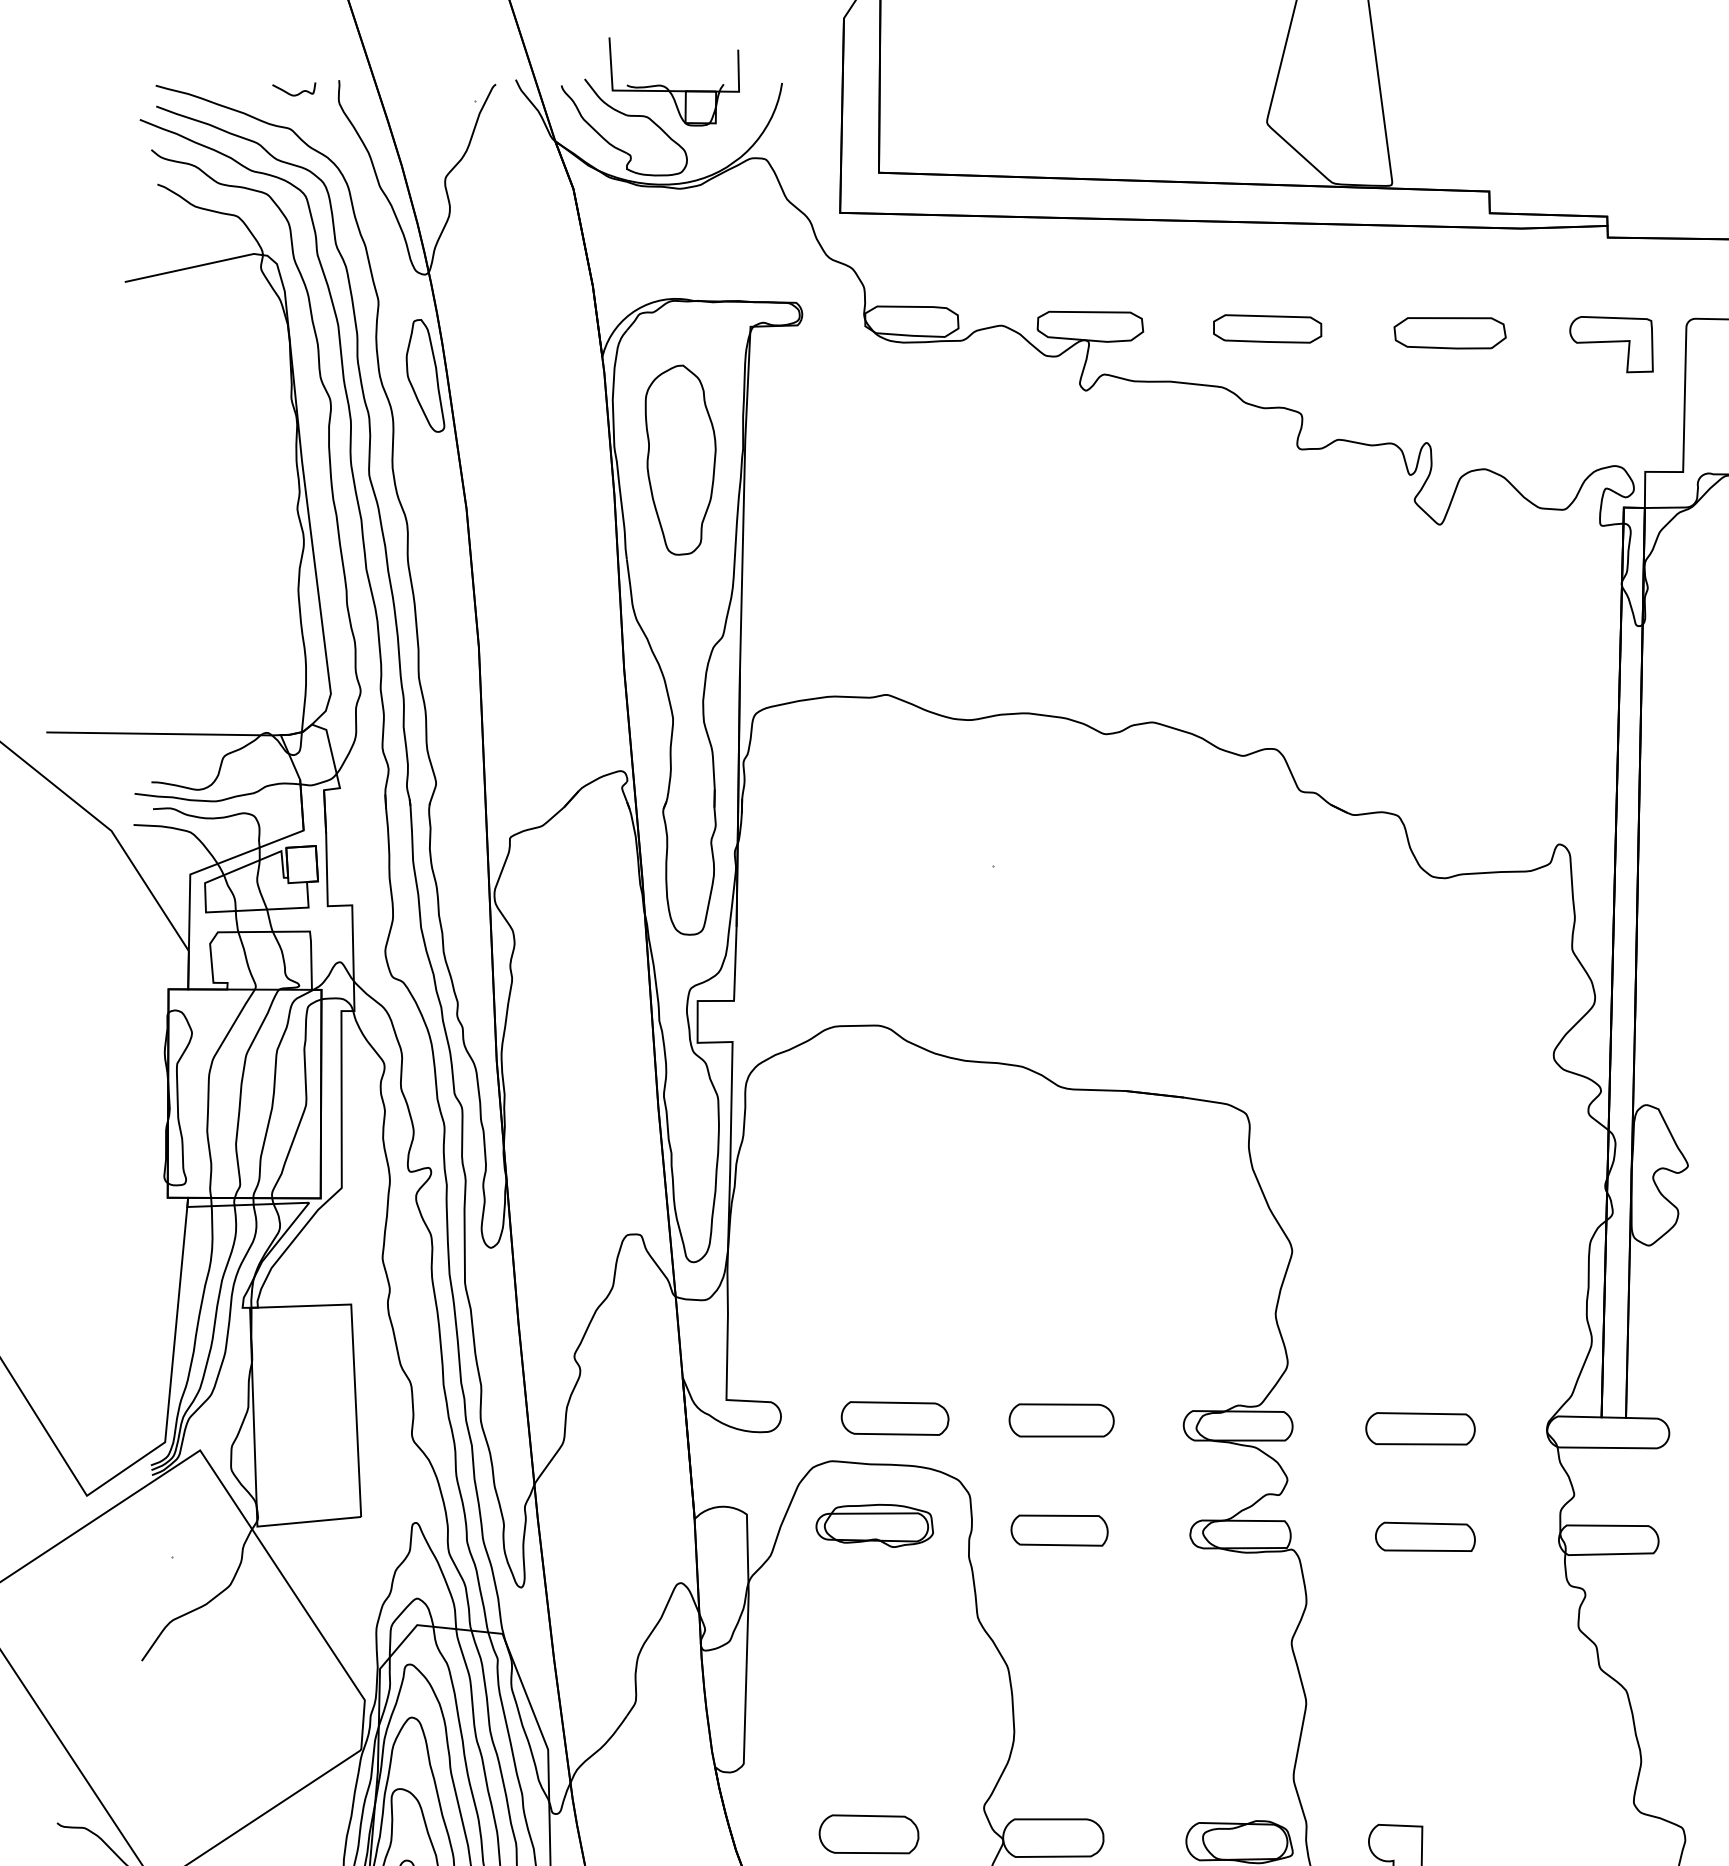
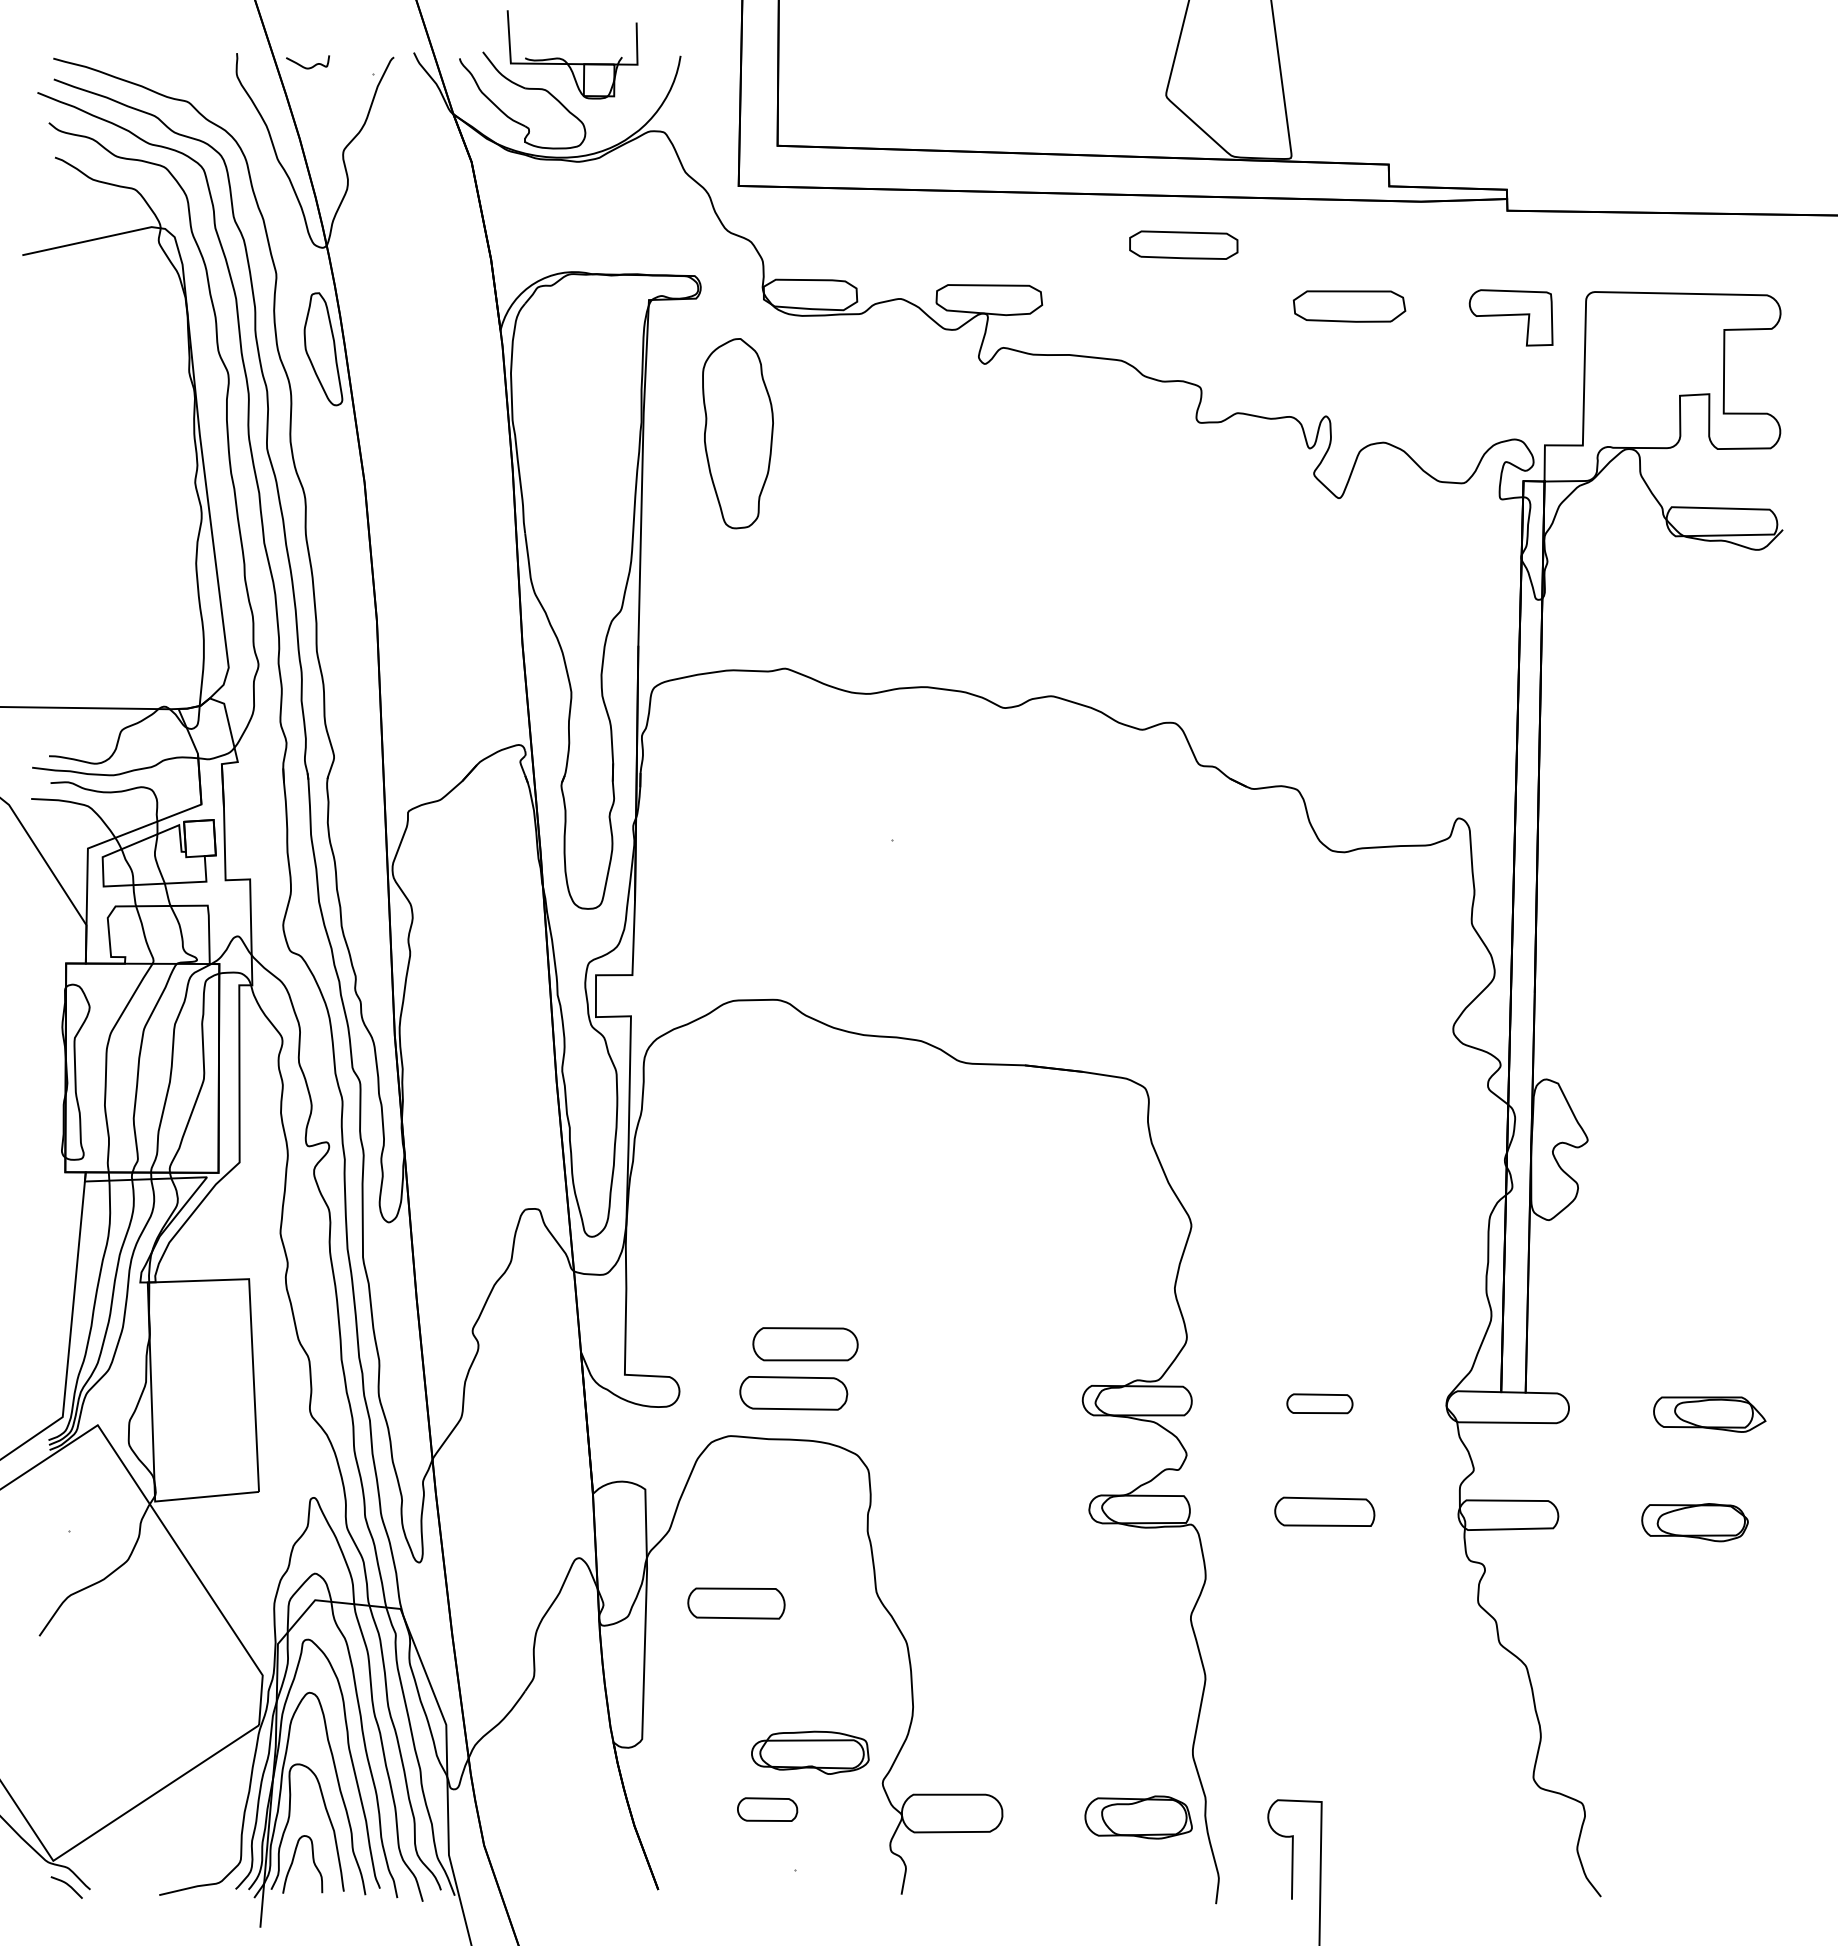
curve: (290, 93) -> (304, 66), moved
part: (1267, 328) -> (1183, 244), moved
part: (680, 460) -> (737, 433), moved
part: (1061, 1420) -> (805, 1344), moved
part: (1420, 1428) -> (1319, 1403), size x0.6
part: (874, 1525) -> (810, 1752), moved
part: (1059, 1530) -> (736, 1603), moved
part: (868, 1834) -> (767, 1809), size x0.6

